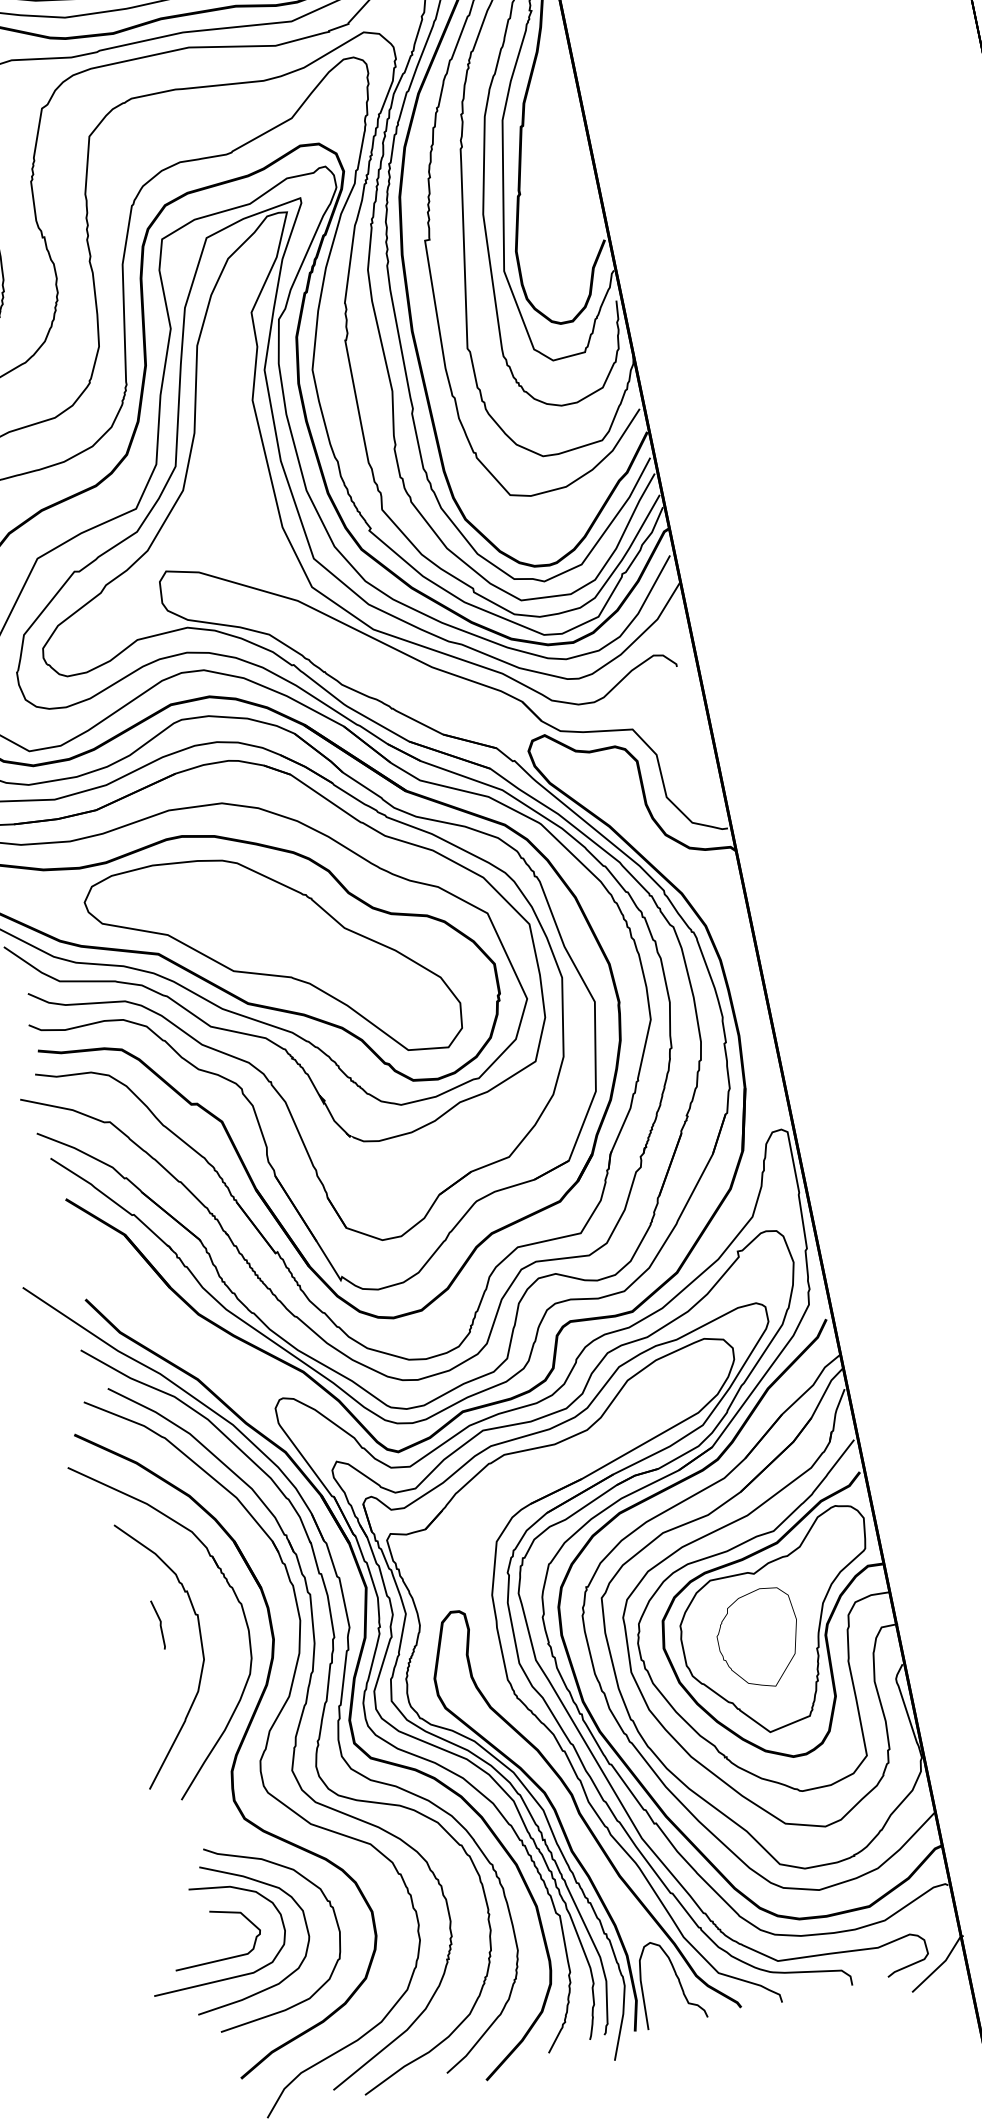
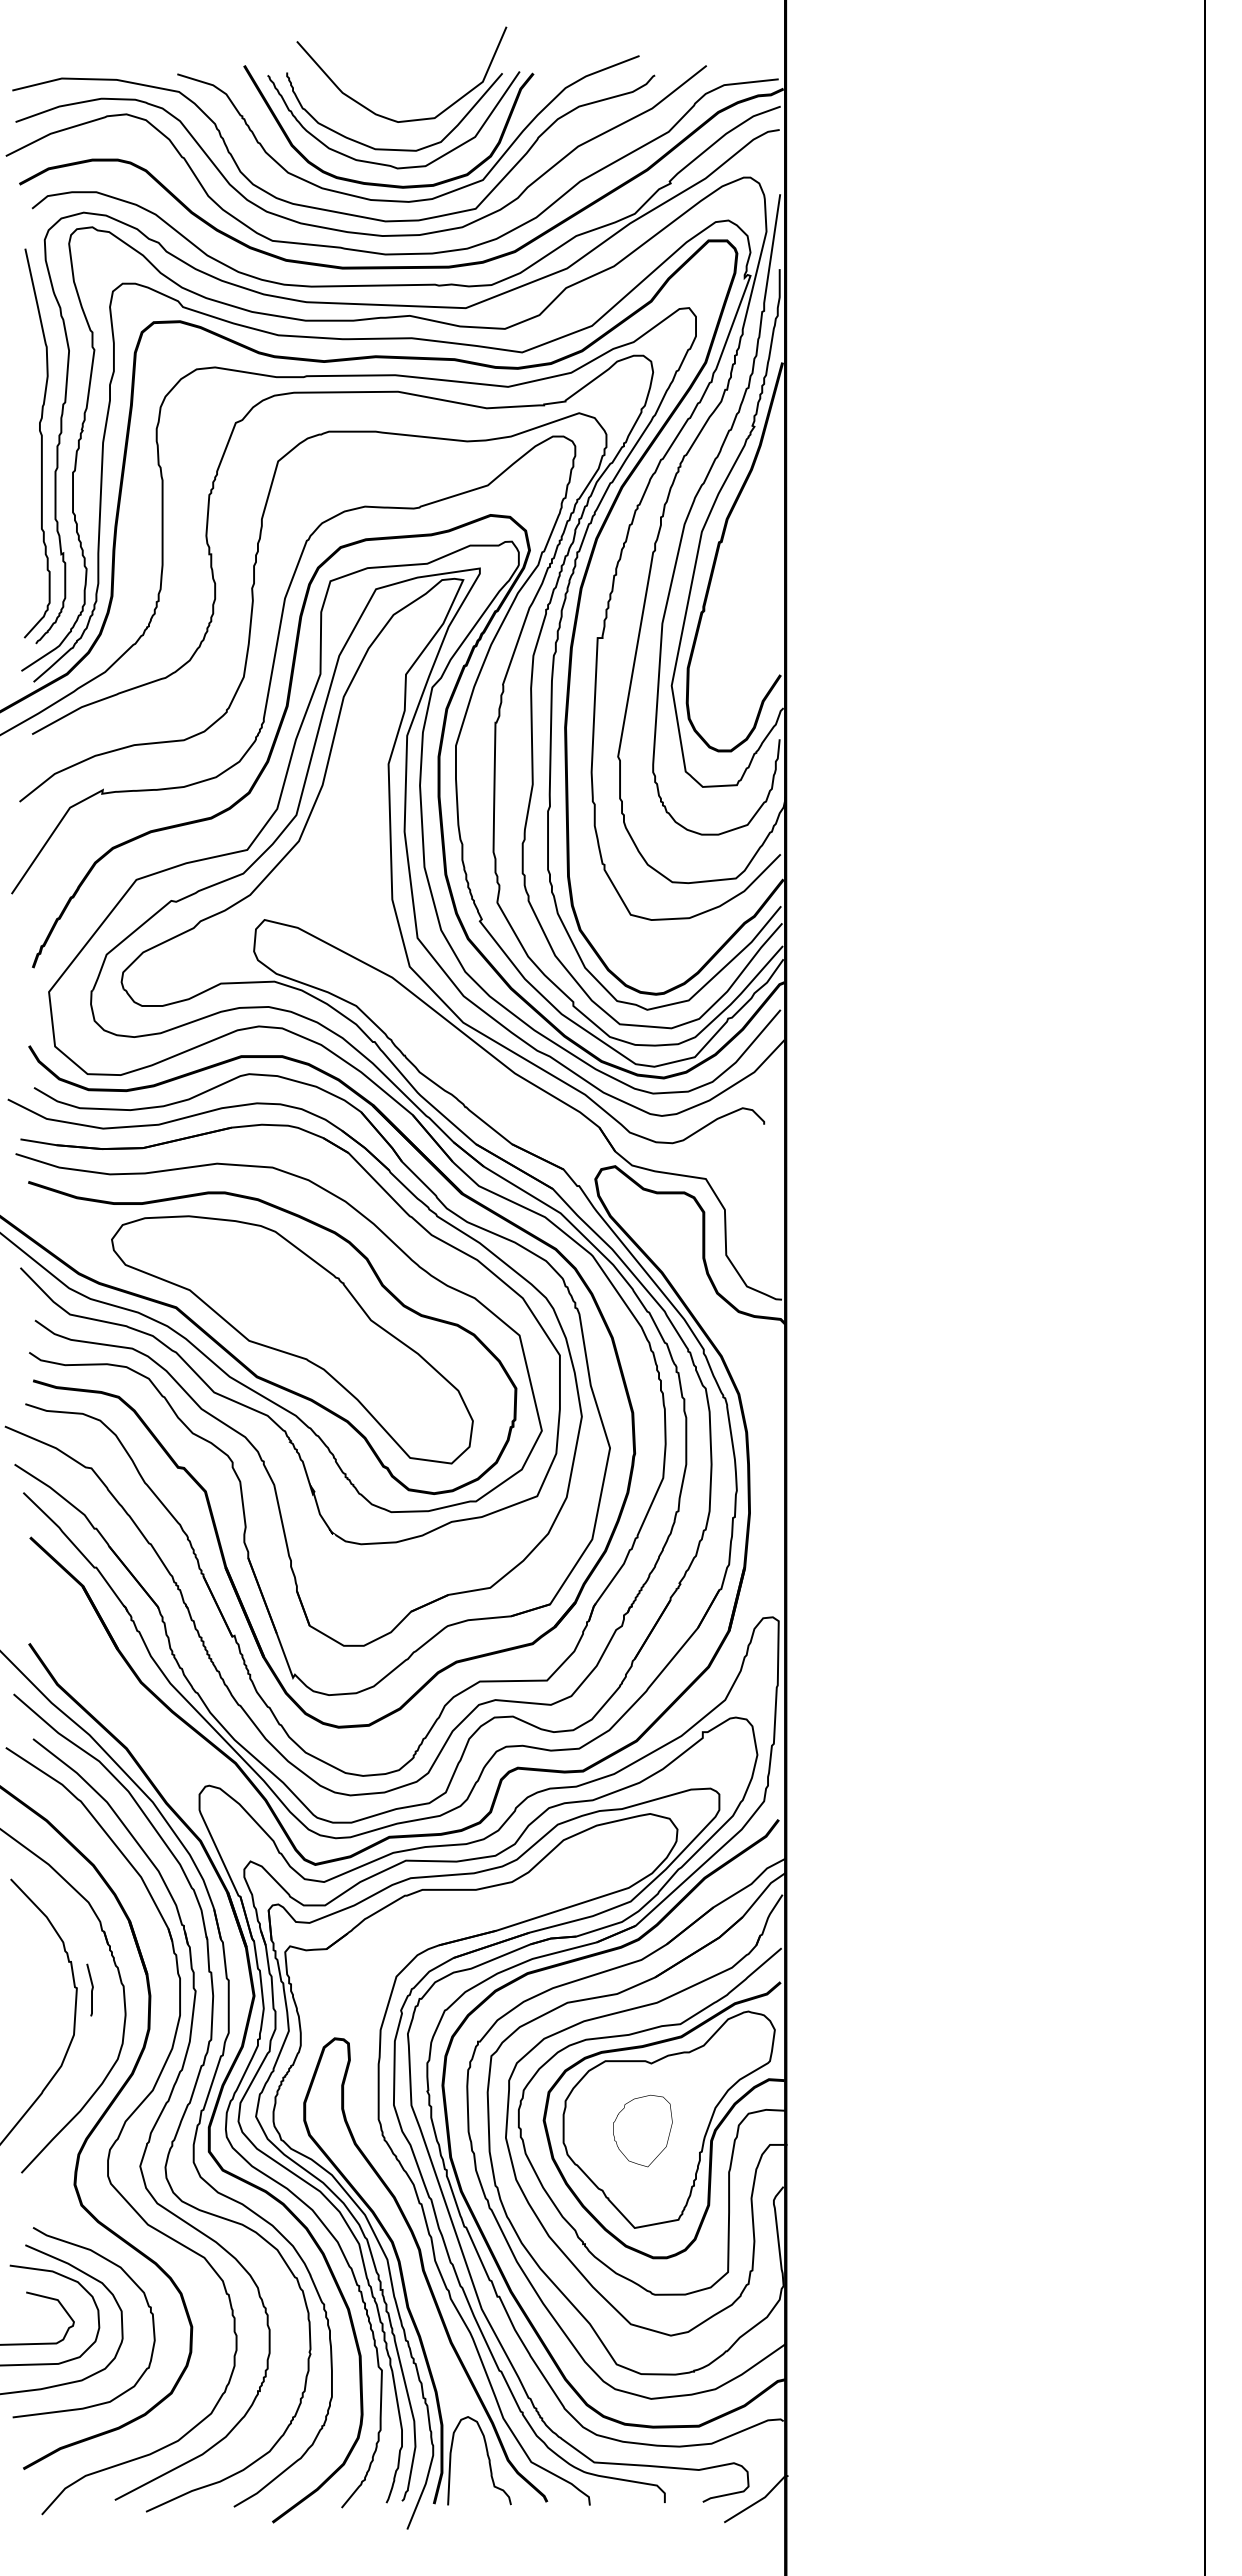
line: (159, 1624) -> (91, 1989), moved
part: (758, 1638) -> (642, 2130), size x0.7

